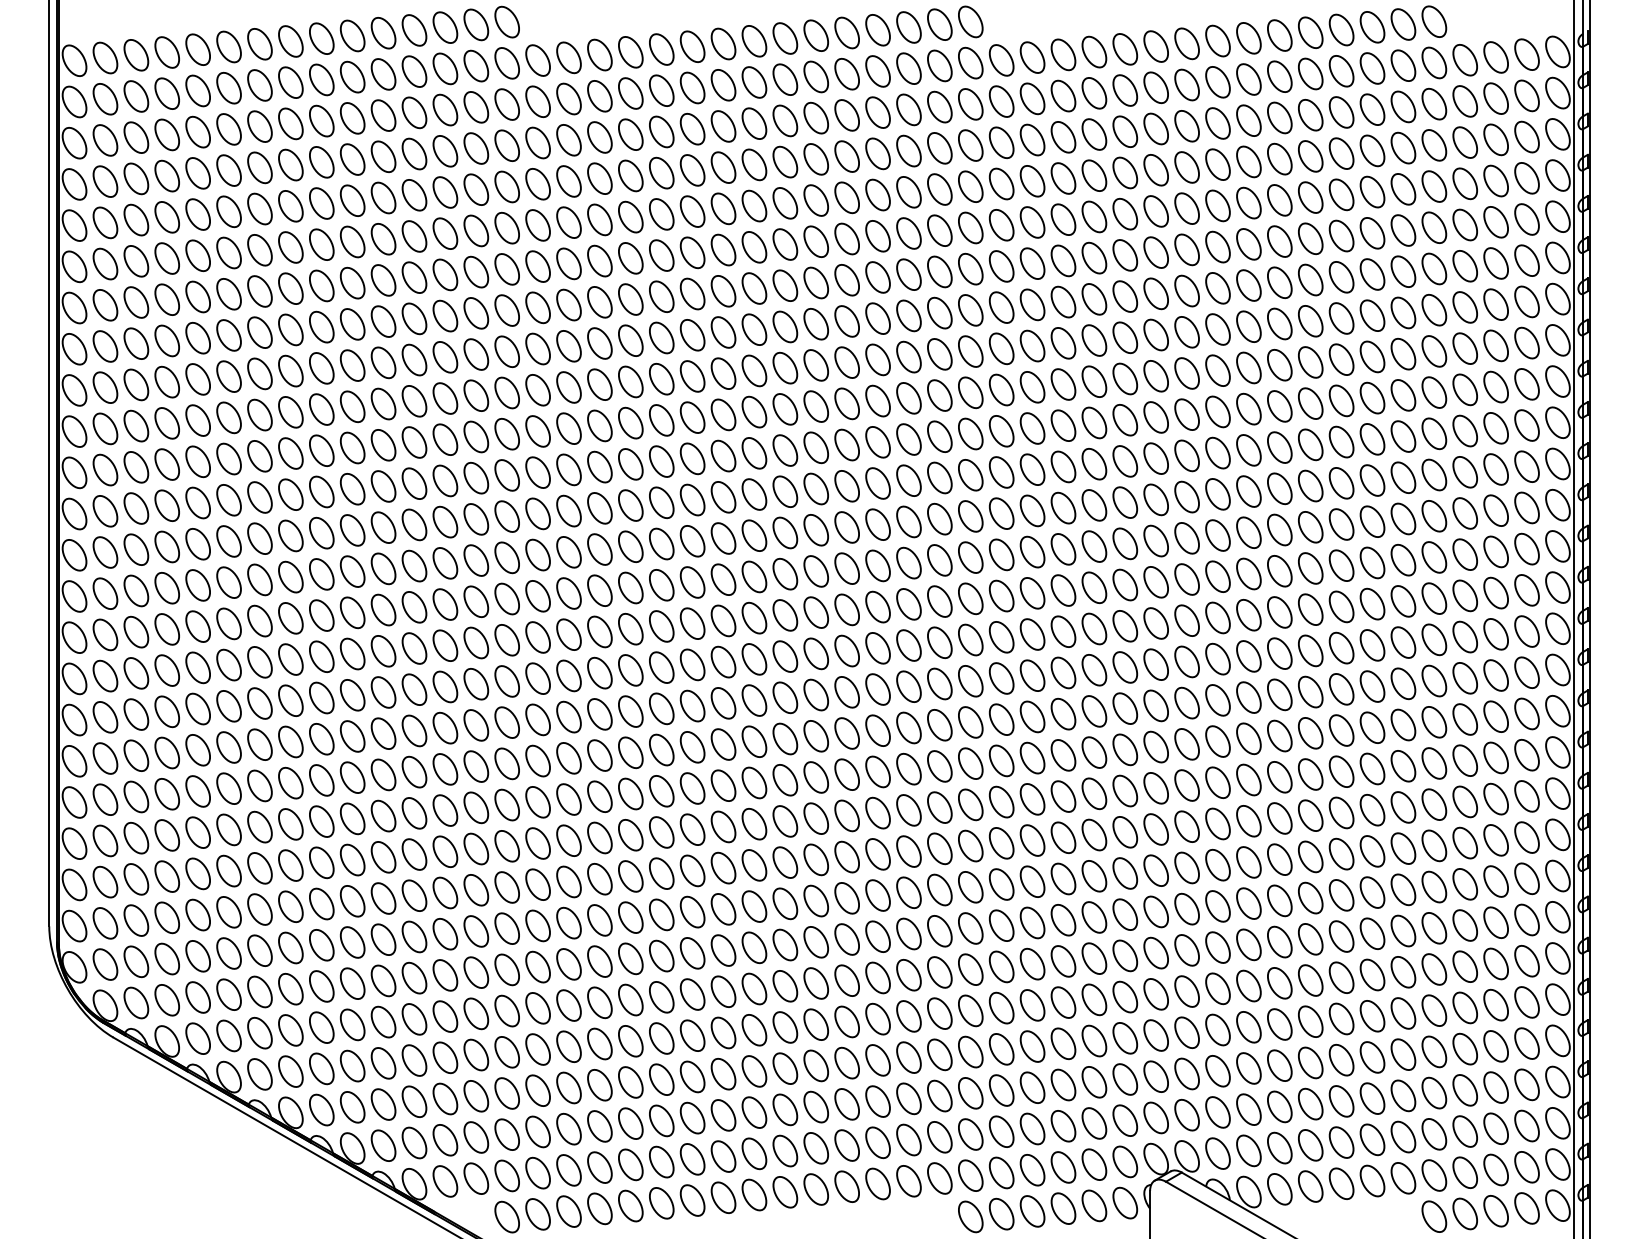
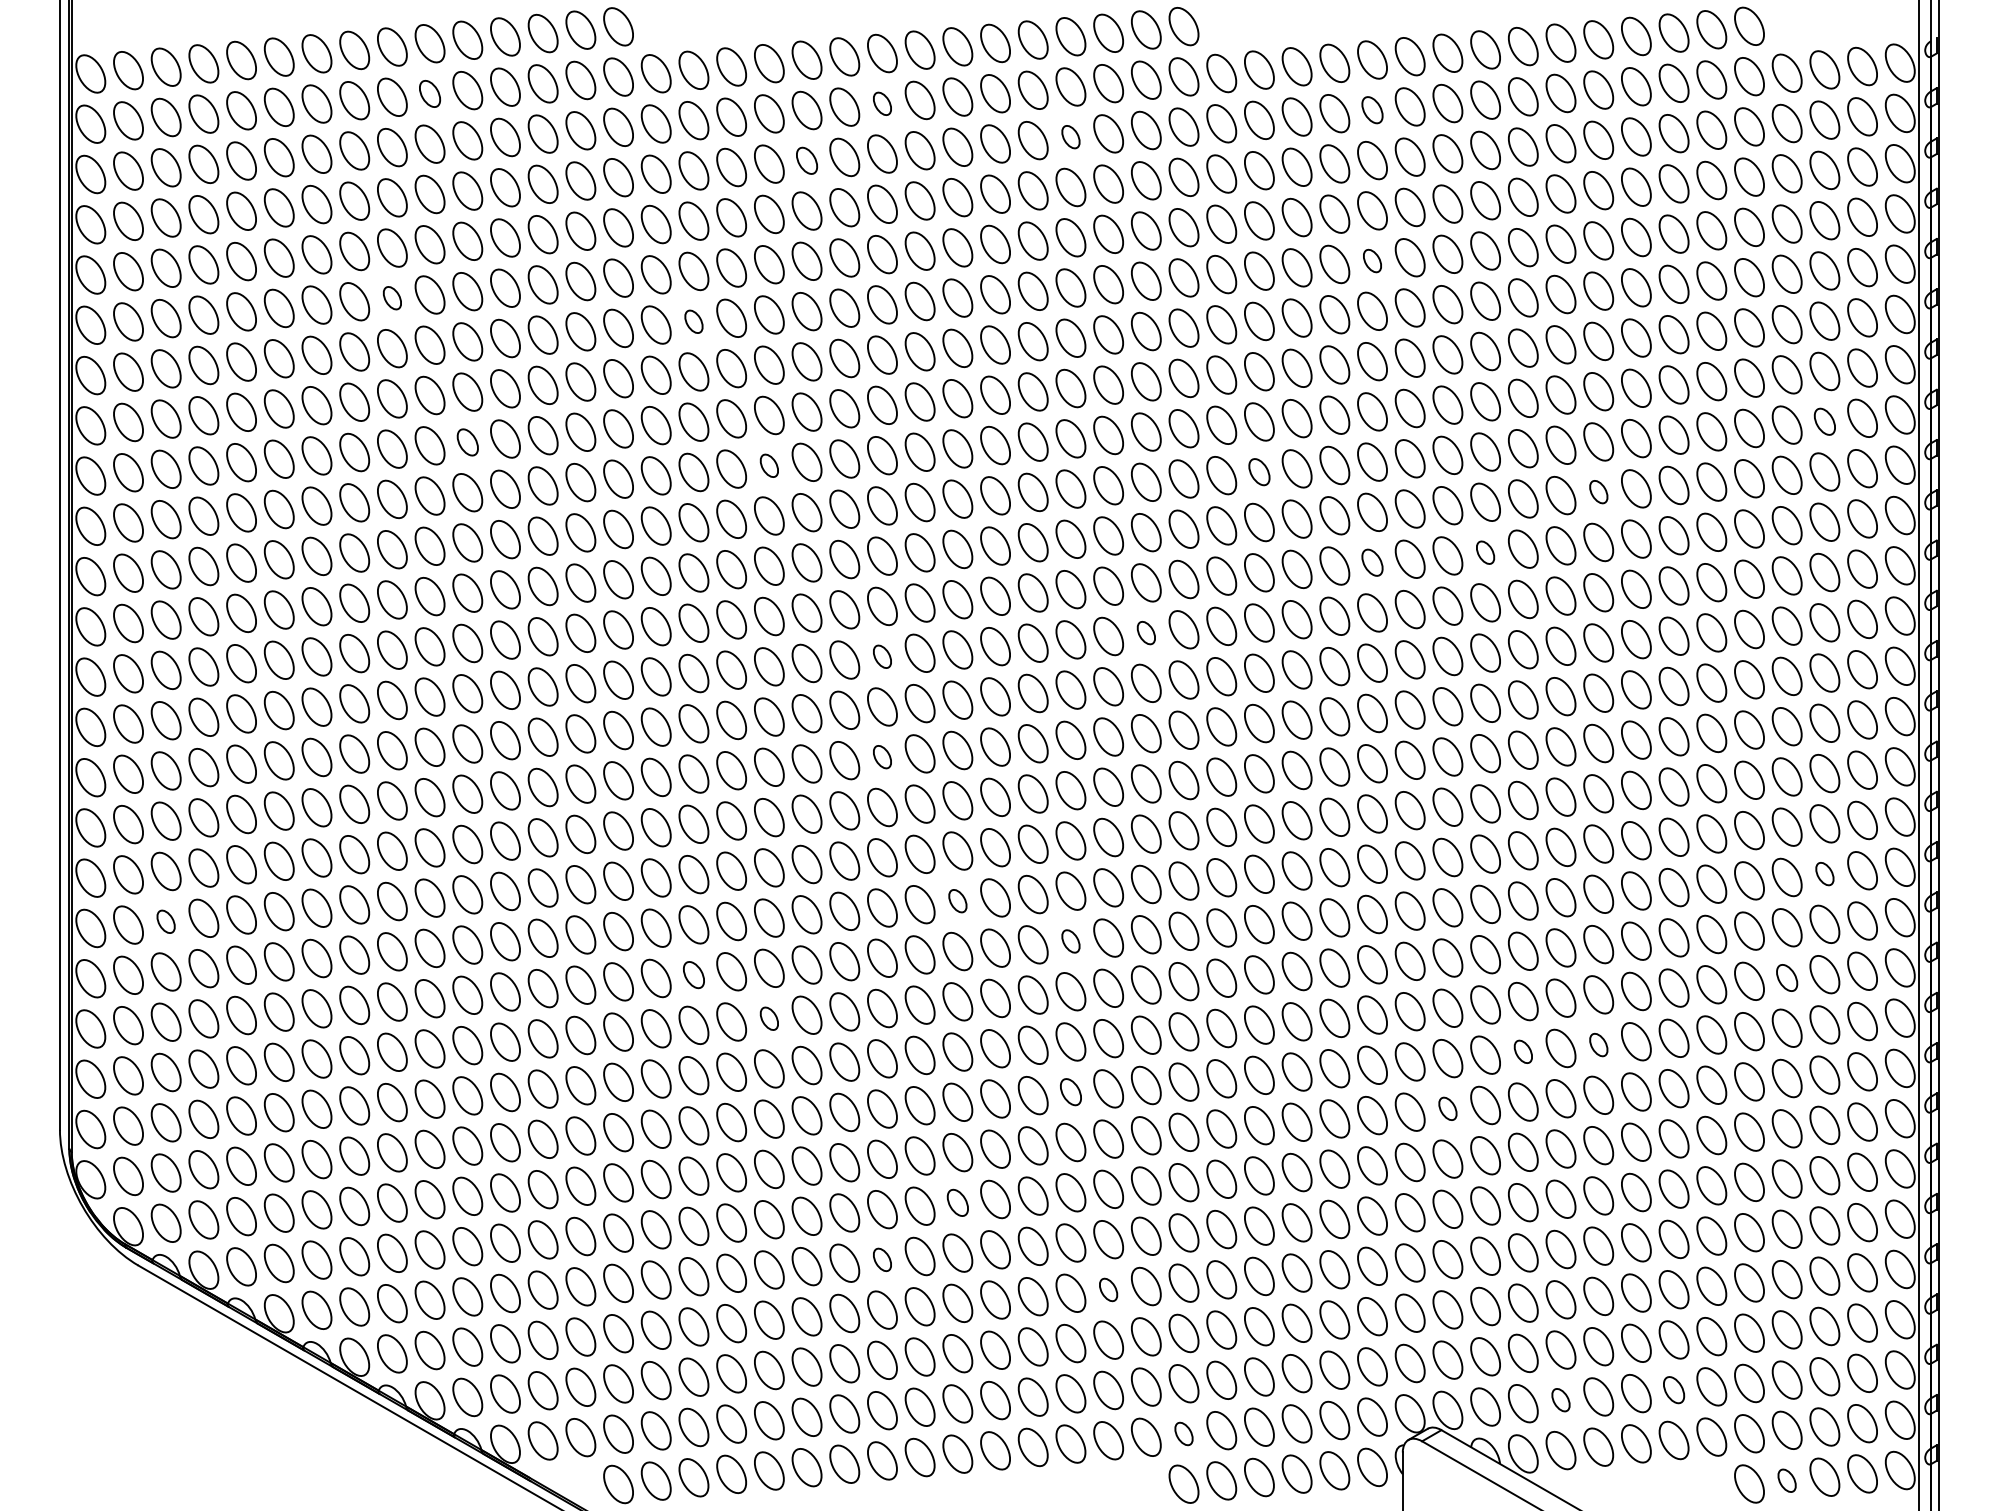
part: (352, 76) -> (429, 93), size x0.7
part: (723, 84) -> (882, 103), size x0.6
part: (1125, 89) -> (1372, 109), size x0.7
part: (877, 112) -> (1070, 136), size x0.6
part: (661, 131) -> (806, 160), size x0.7
part: (1125, 213) -> (1372, 260), size x0.6
part: (321, 244) -> (392, 297), size x0.6
part: (568, 263) -> (693, 321), size x0.6
part: (1495, 345) -> (1824, 421), size x0.7
part: (383, 362) -> (467, 442), size x0.7
part: (630, 381) -> (769, 465), size x0.6
part: (1032, 386) -> (1259, 471), size x0.7
part: (1310, 403) -> (1598, 491), size x0.6
part: (1217, 453) -> (1485, 552), size x0.6
part: (1125, 461) -> (1372, 562), size x0.7
part: (940, 518) -> (1146, 632), size x0.6
part: (723, 538) -> (882, 656), size x0.6
part: (723, 620) -> (882, 756), size x0.6
part: (1495, 716) -> (1824, 873), size x0.6
part: (785, 738) -> (957, 900), size x0.6
part: (135, 755) -> (165, 921), size x0.6
part: (877, 771) -> (1070, 941), size x0.6
part: (568, 799) -> (693, 974), size x0.7
part: (1464, 801) -> (1786, 977), size x0.7
part: (630, 835) -> (769, 1018), size x0.6
part: (1310, 856) -> (1598, 1044), size x0.6
part: (1249, 862) -> (1523, 1051), size x0.6
part: (877, 894) -> (1070, 1091), size x0.7
part: (1186, 908) -> (1447, 1108), size x0.6
part: (785, 985) -> (957, 1202), size x0.7
part: (723, 1032) -> (882, 1259), size x0.6
part: (908, 1057) -> (1108, 1289), size x0.6
part: (1372, 1139) -> (1673, 1389), size x0.7
part: (1279, 1147) -> (1560, 1399), size x0.6
part: (970, 1175) -> (1183, 1433), size x0.6
part: (1464, 1213) -> (1786, 1480), size x0.6

